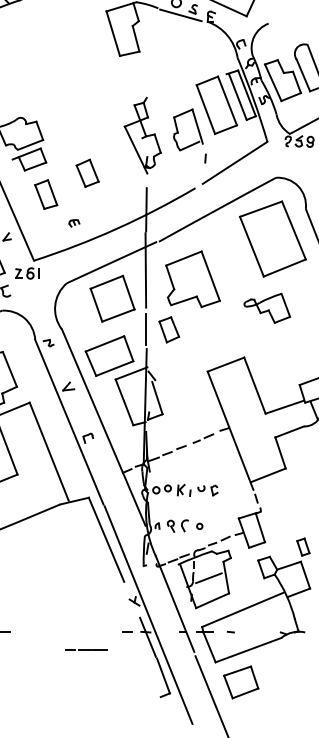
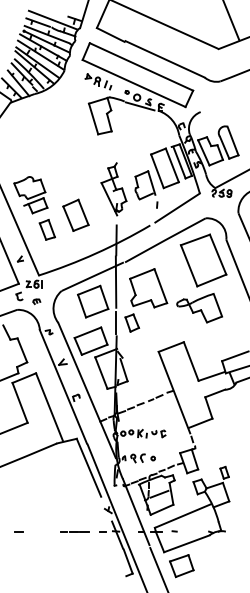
part: (86, 172) -> (75, 214), size x1.67
part: (73, 223) -> (36, 301), moved
part: (266, 308) -> (199, 308), size x1.43
line: (85, 649) -> (74, 531), moved

